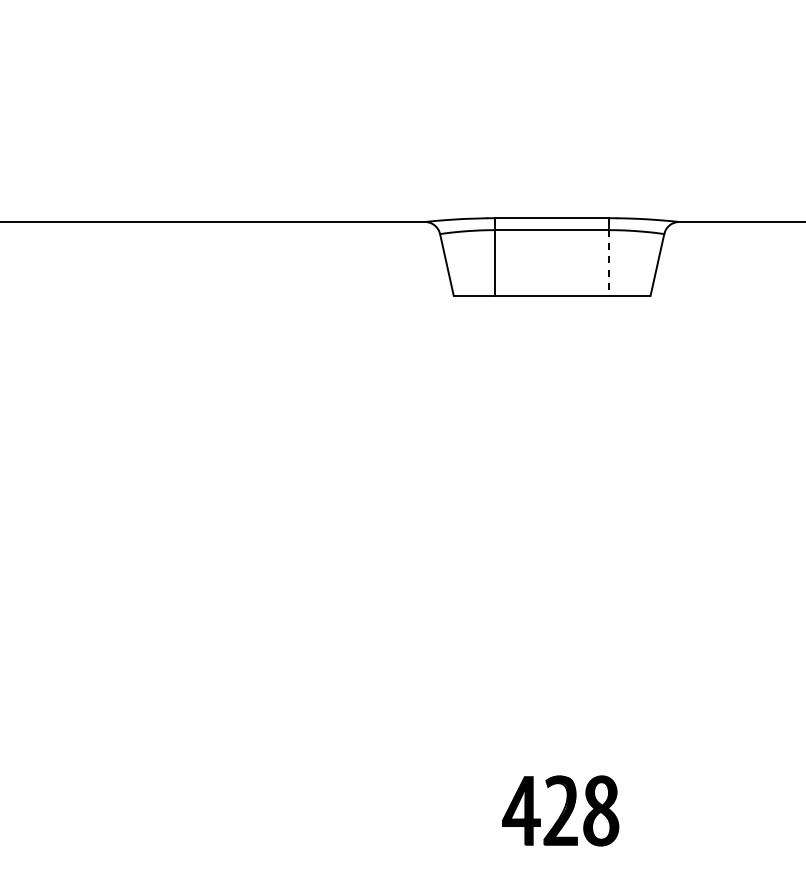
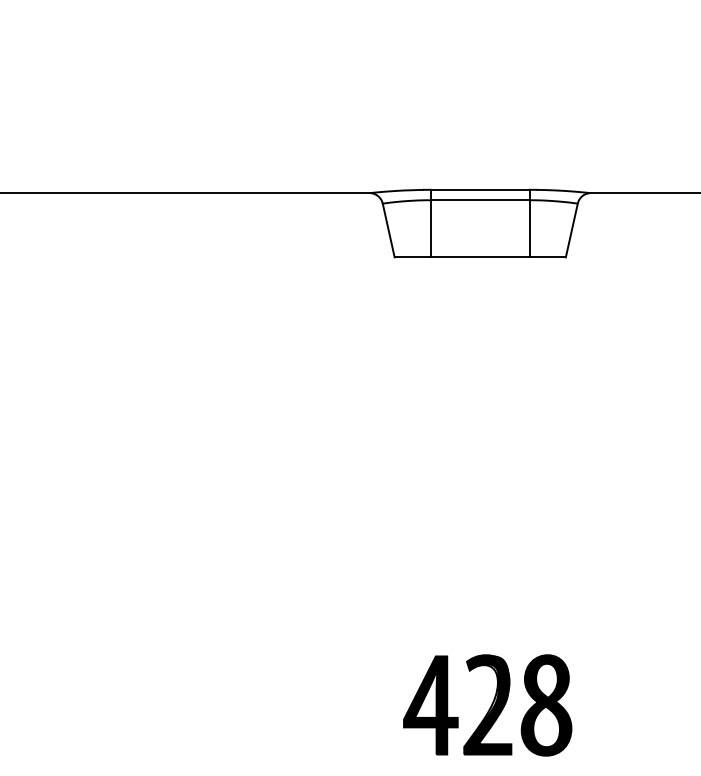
line: (609, 263) -> (530, 229), dashed -> solid
part: (560, 810) -> (487, 705), size x1.67

